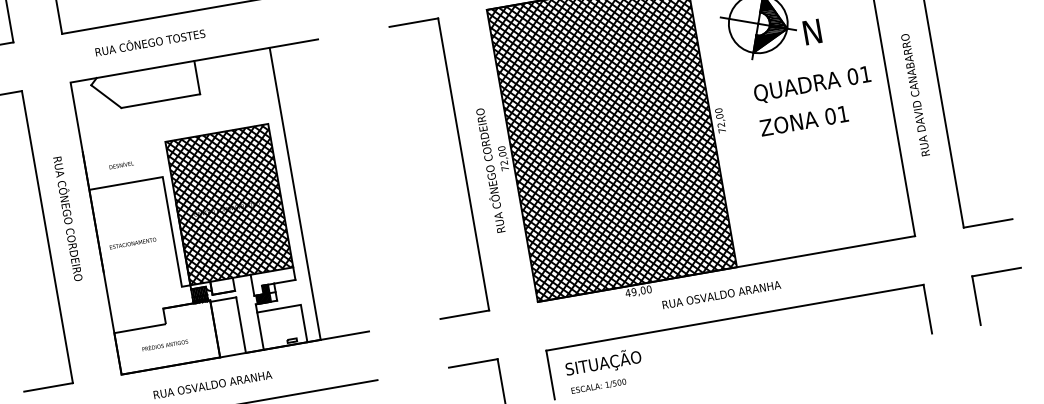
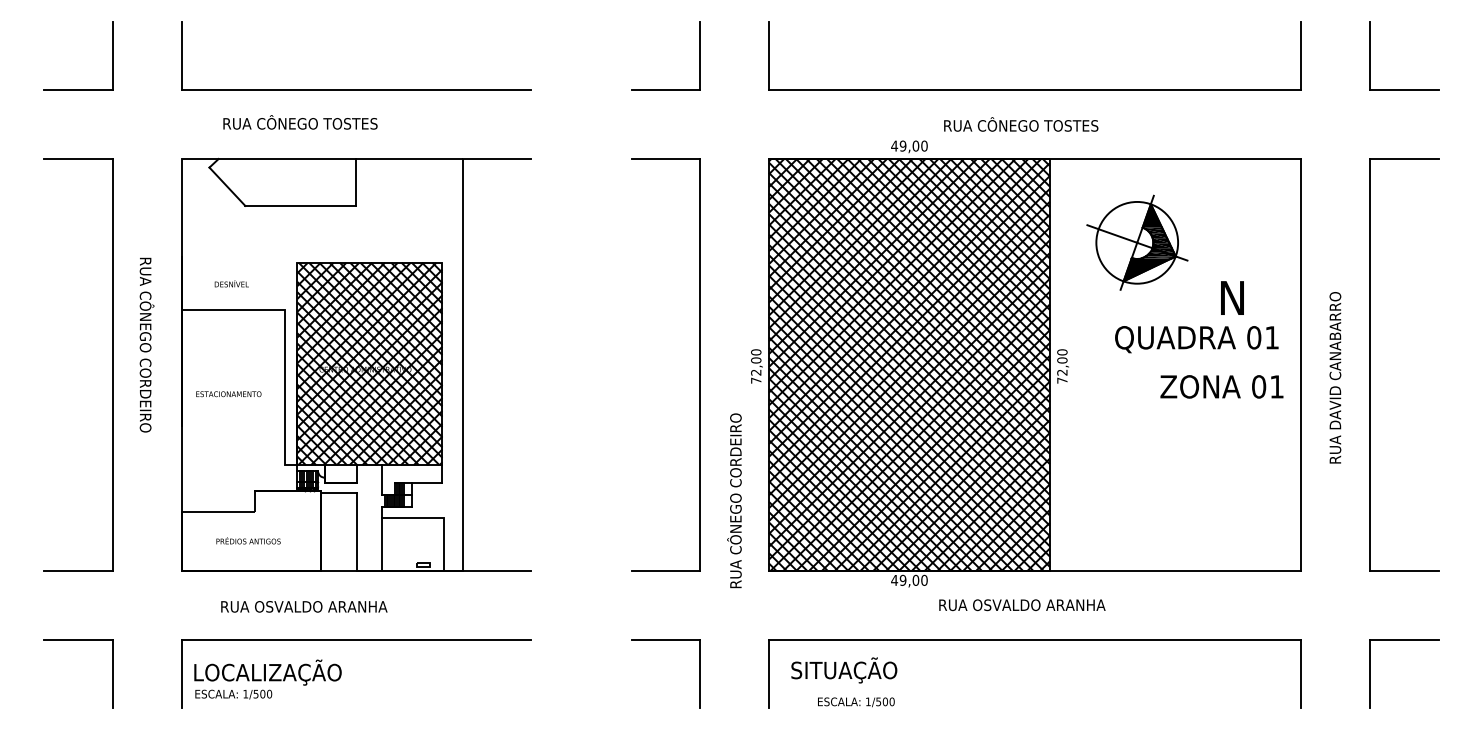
text: (812, 31) -> (1232, 297), moved
text: (803, 120) -> (1221, 386), moved
text: (489, 170) -> (734, 500), moved
text: (599, 386) -> (856, 702), moved

